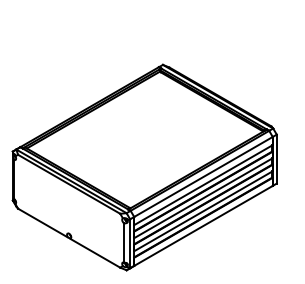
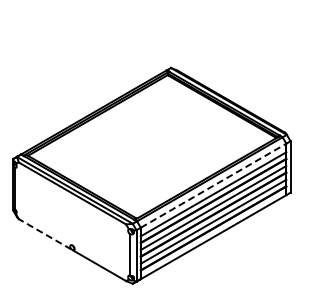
line: (204, 176) -> (214, 185), solid -> dashed
line: (42, 222) -> (44, 233), solid -> dashed

